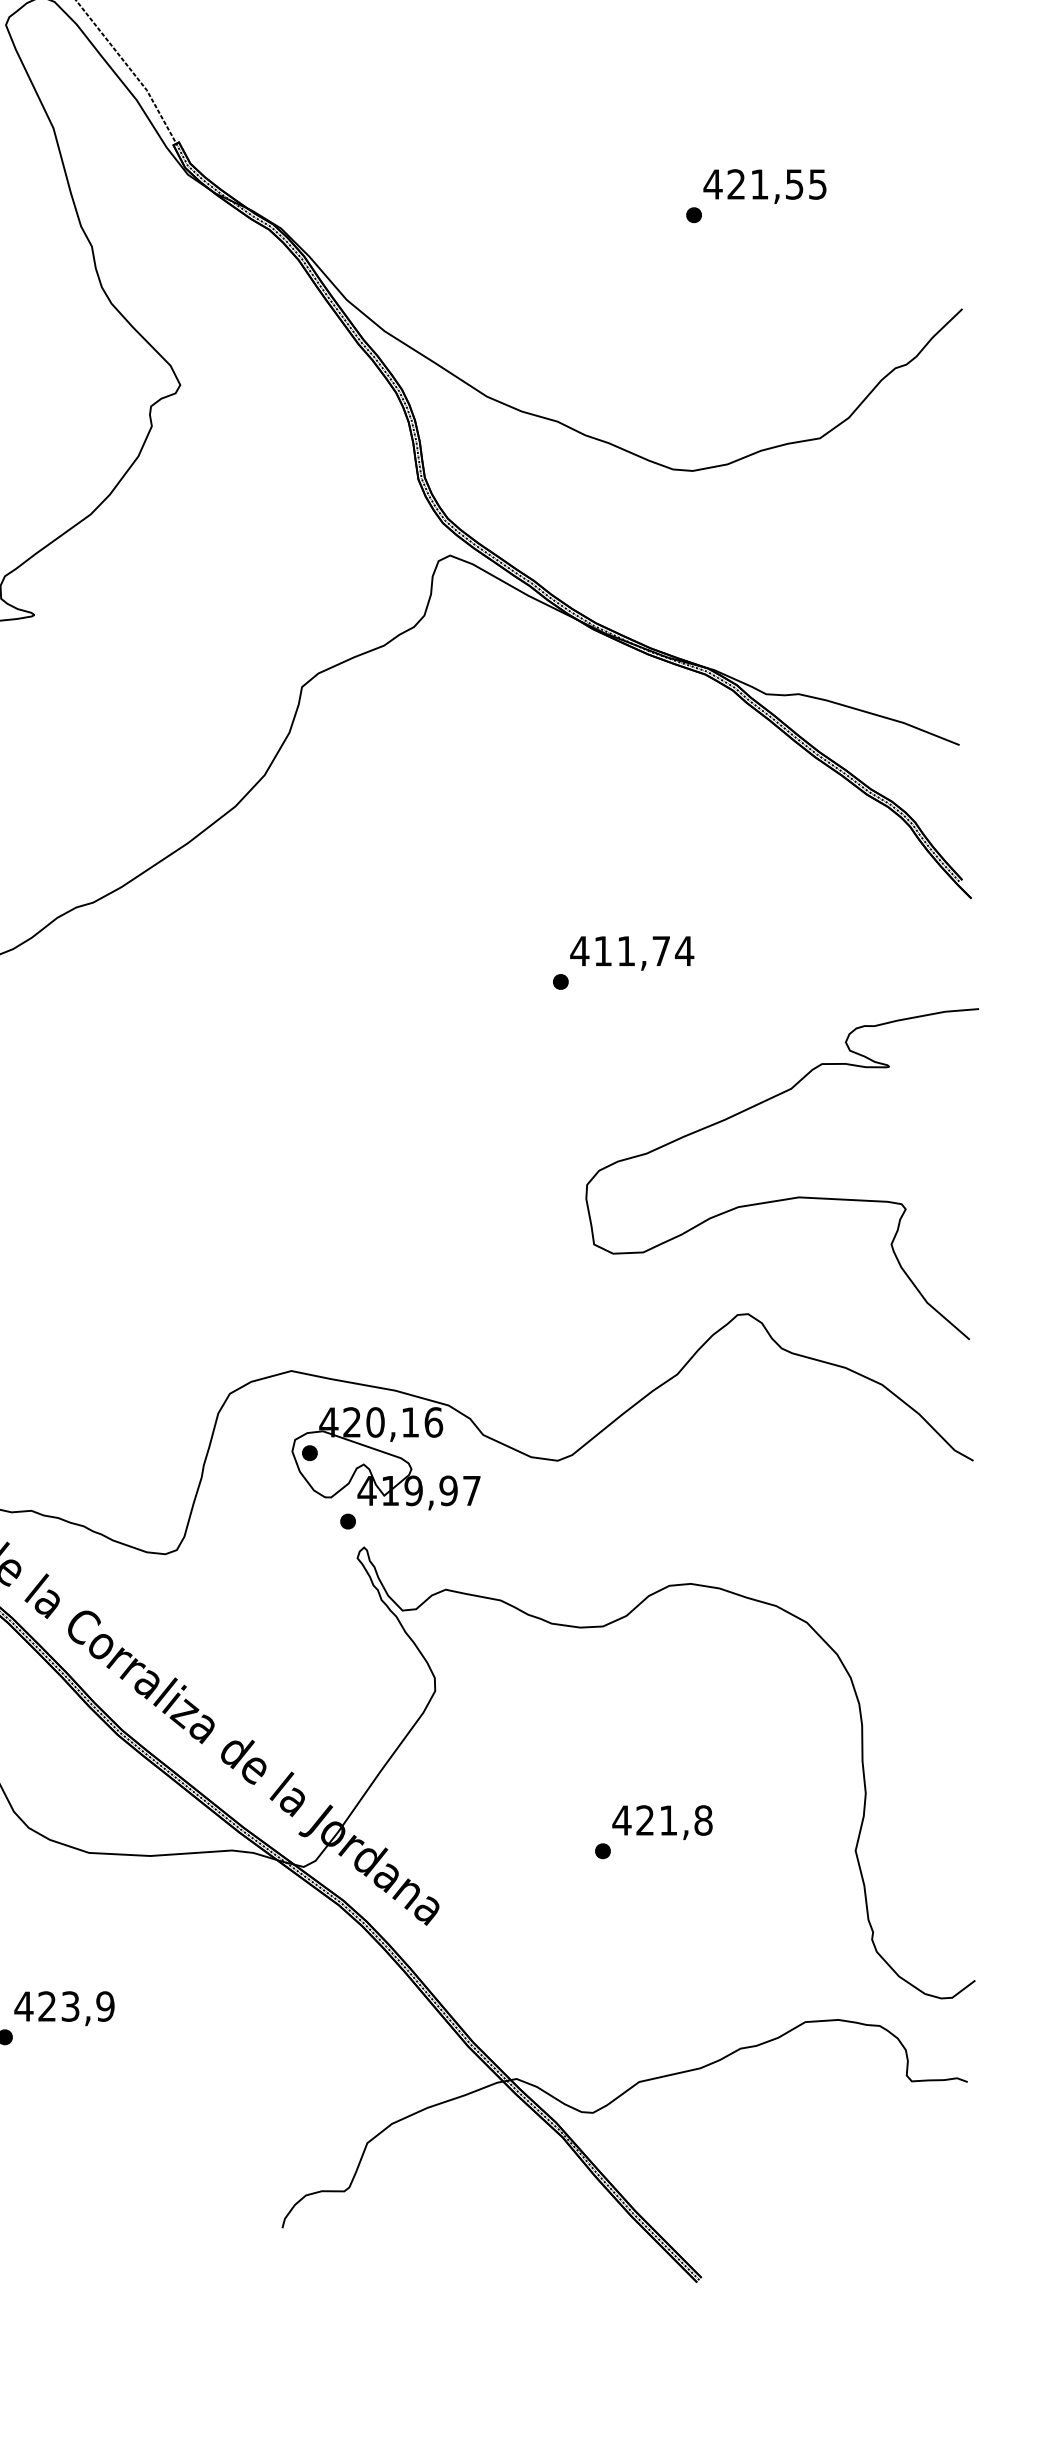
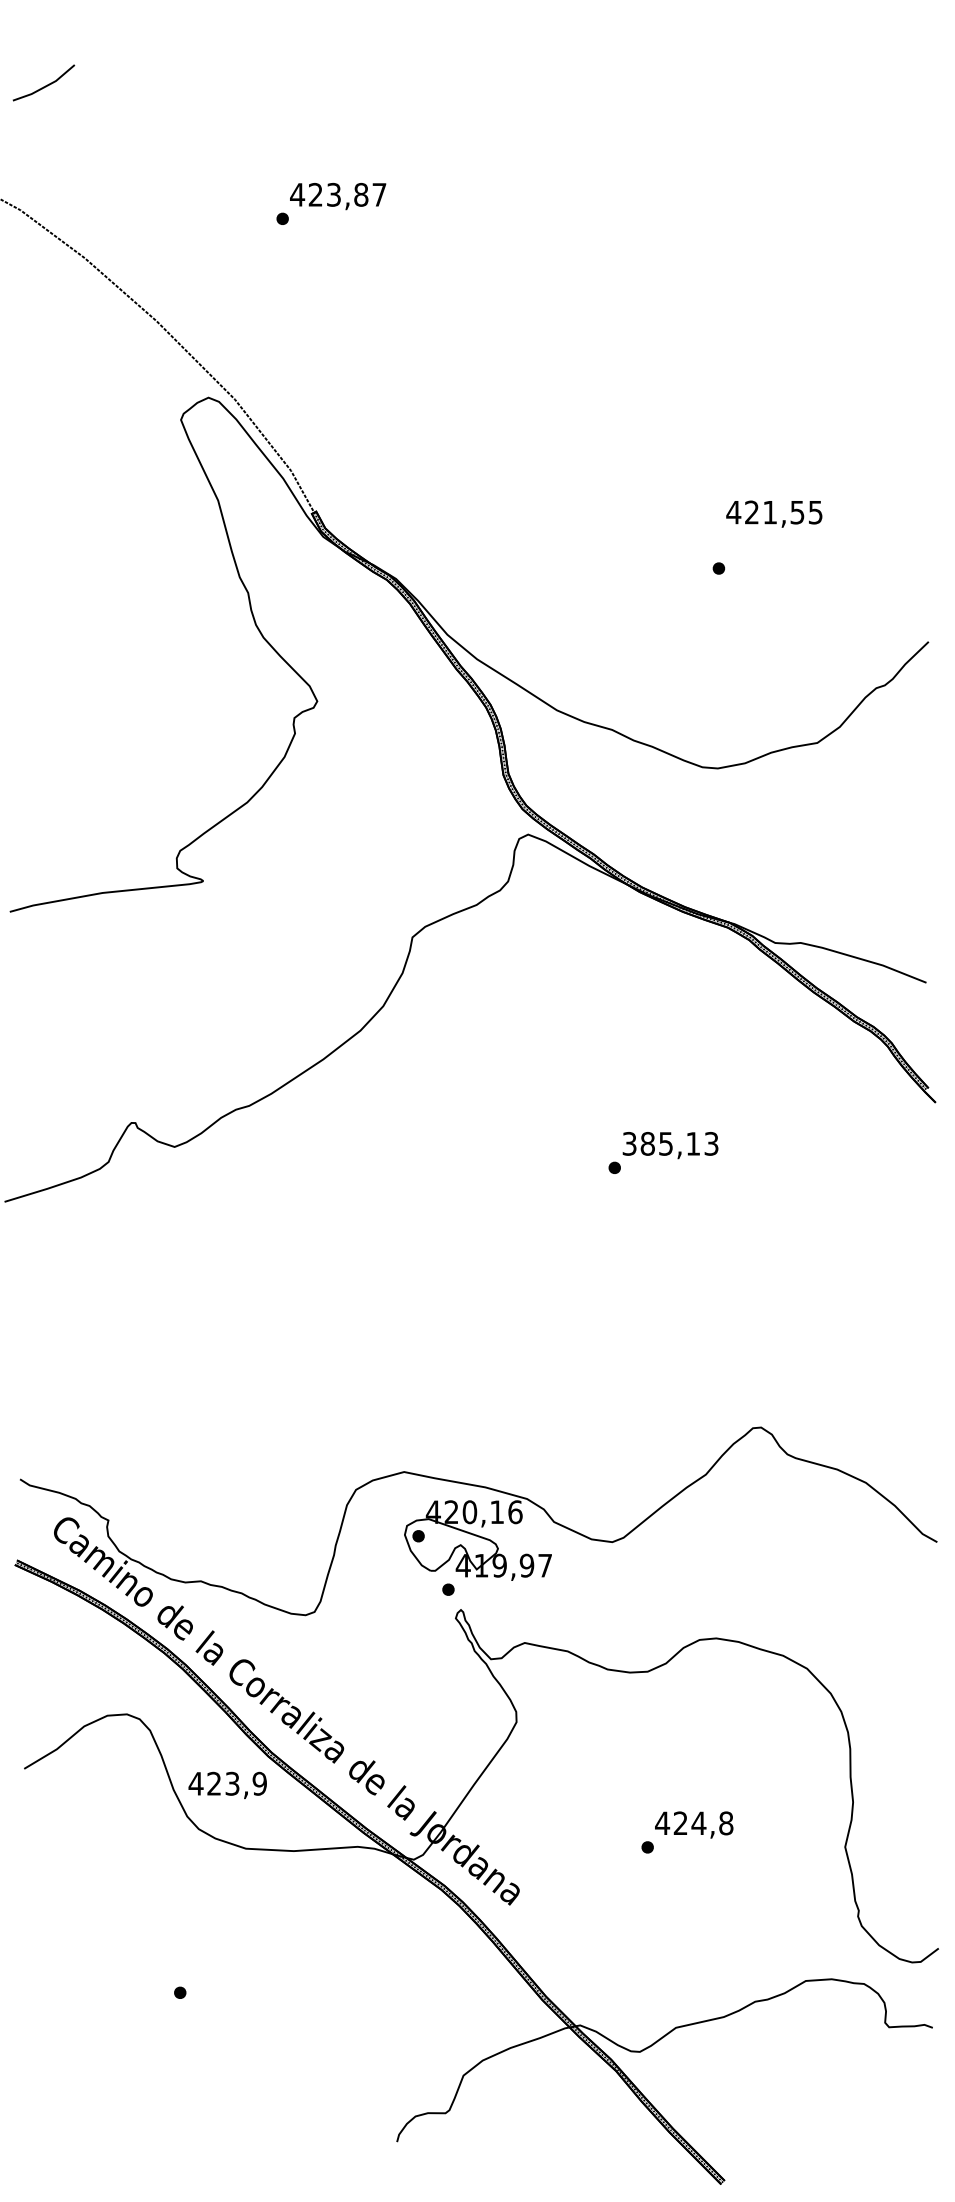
text: (765, 185) -> (774, 513), moved
text: (632, 950) -> (670, 1143), 411,74 -> 385,13
curve: (786, 1197) -> (791, 1336), removed
text: (667, 1819) -> (698, 1822), 421,8 -> 424,8
text: (64, 2008) -> (227, 1785), moved

